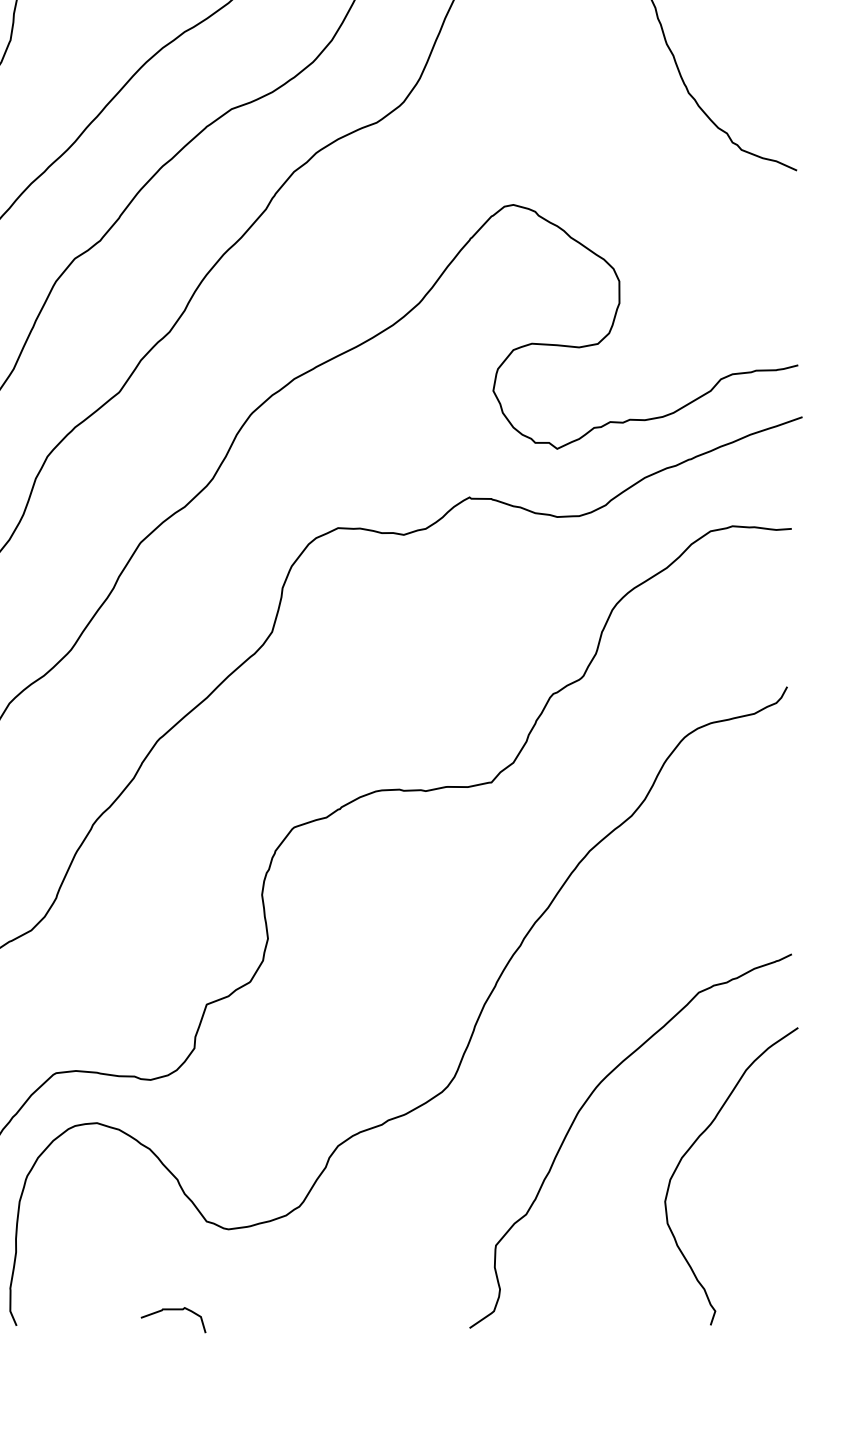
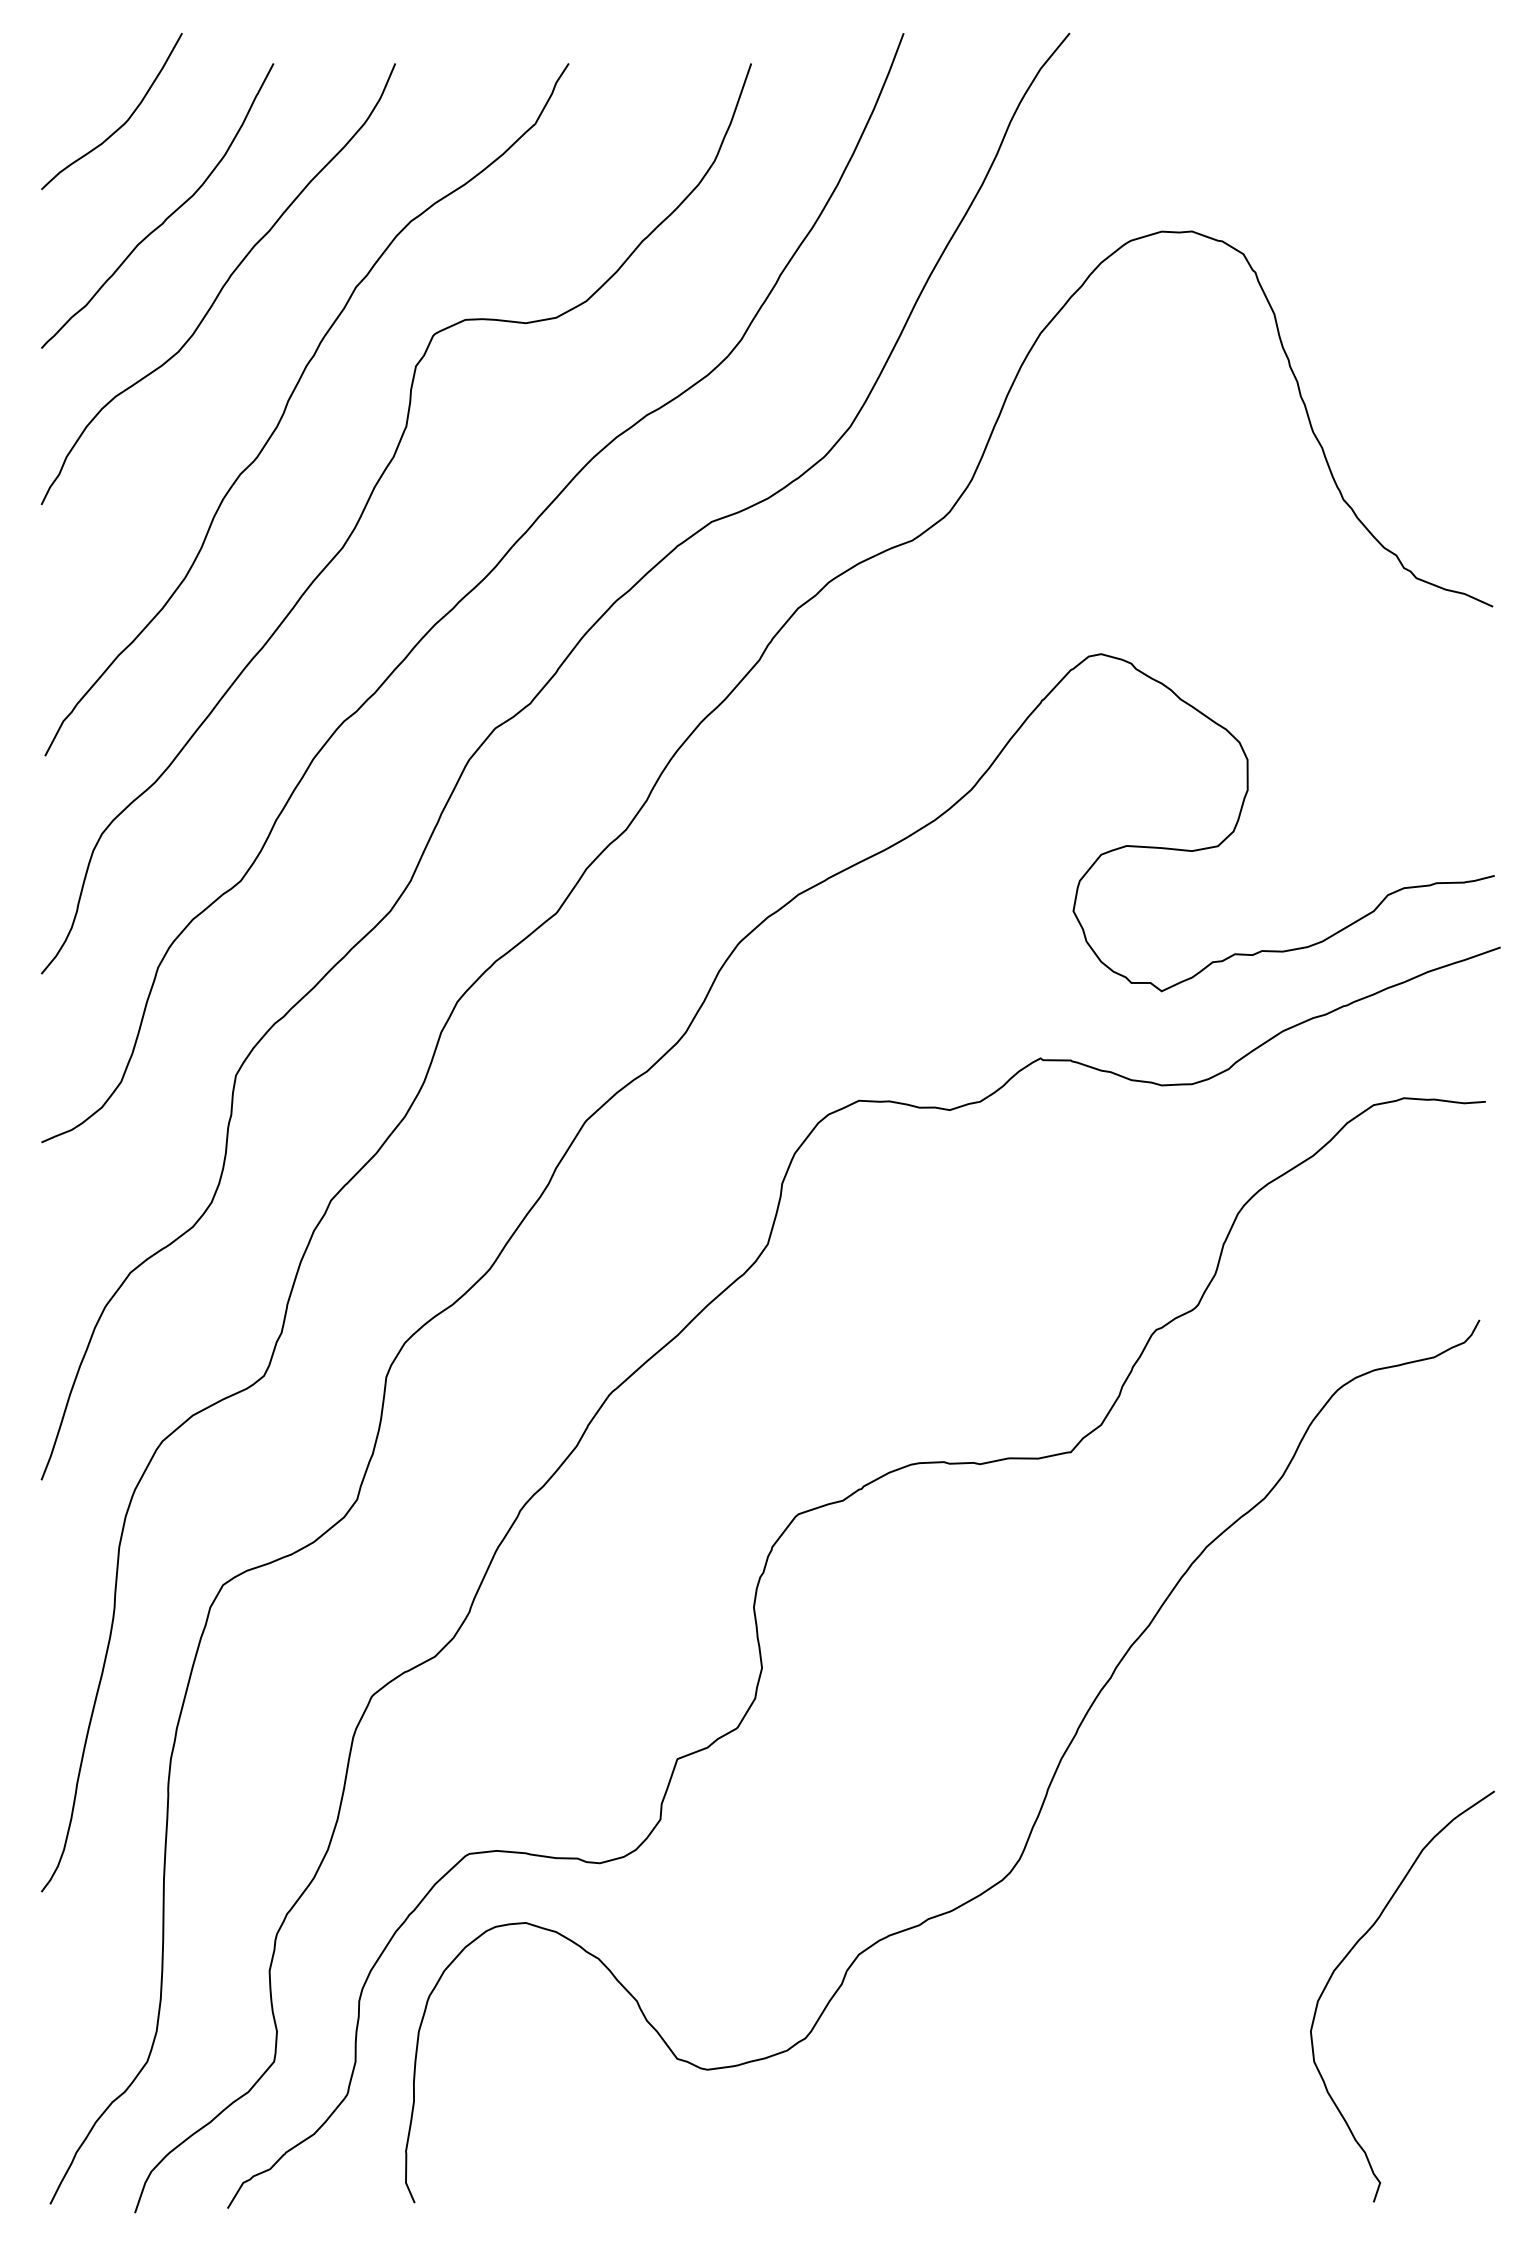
curve: (583, 1106) -> (1198, 1899), removed
curve: (173, 1310) -> (631, 2181), removed

